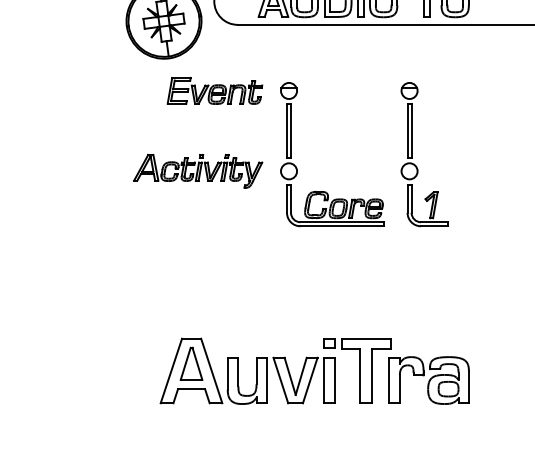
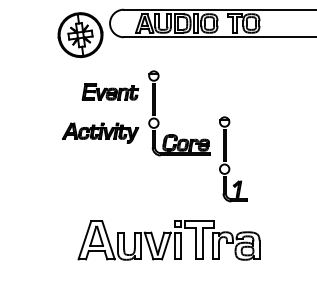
part: (215, 90) -> (110, 91), moved
part: (412, 154) -> (226, 159), moved
part: (198, 170) -> (100, 132), moved

